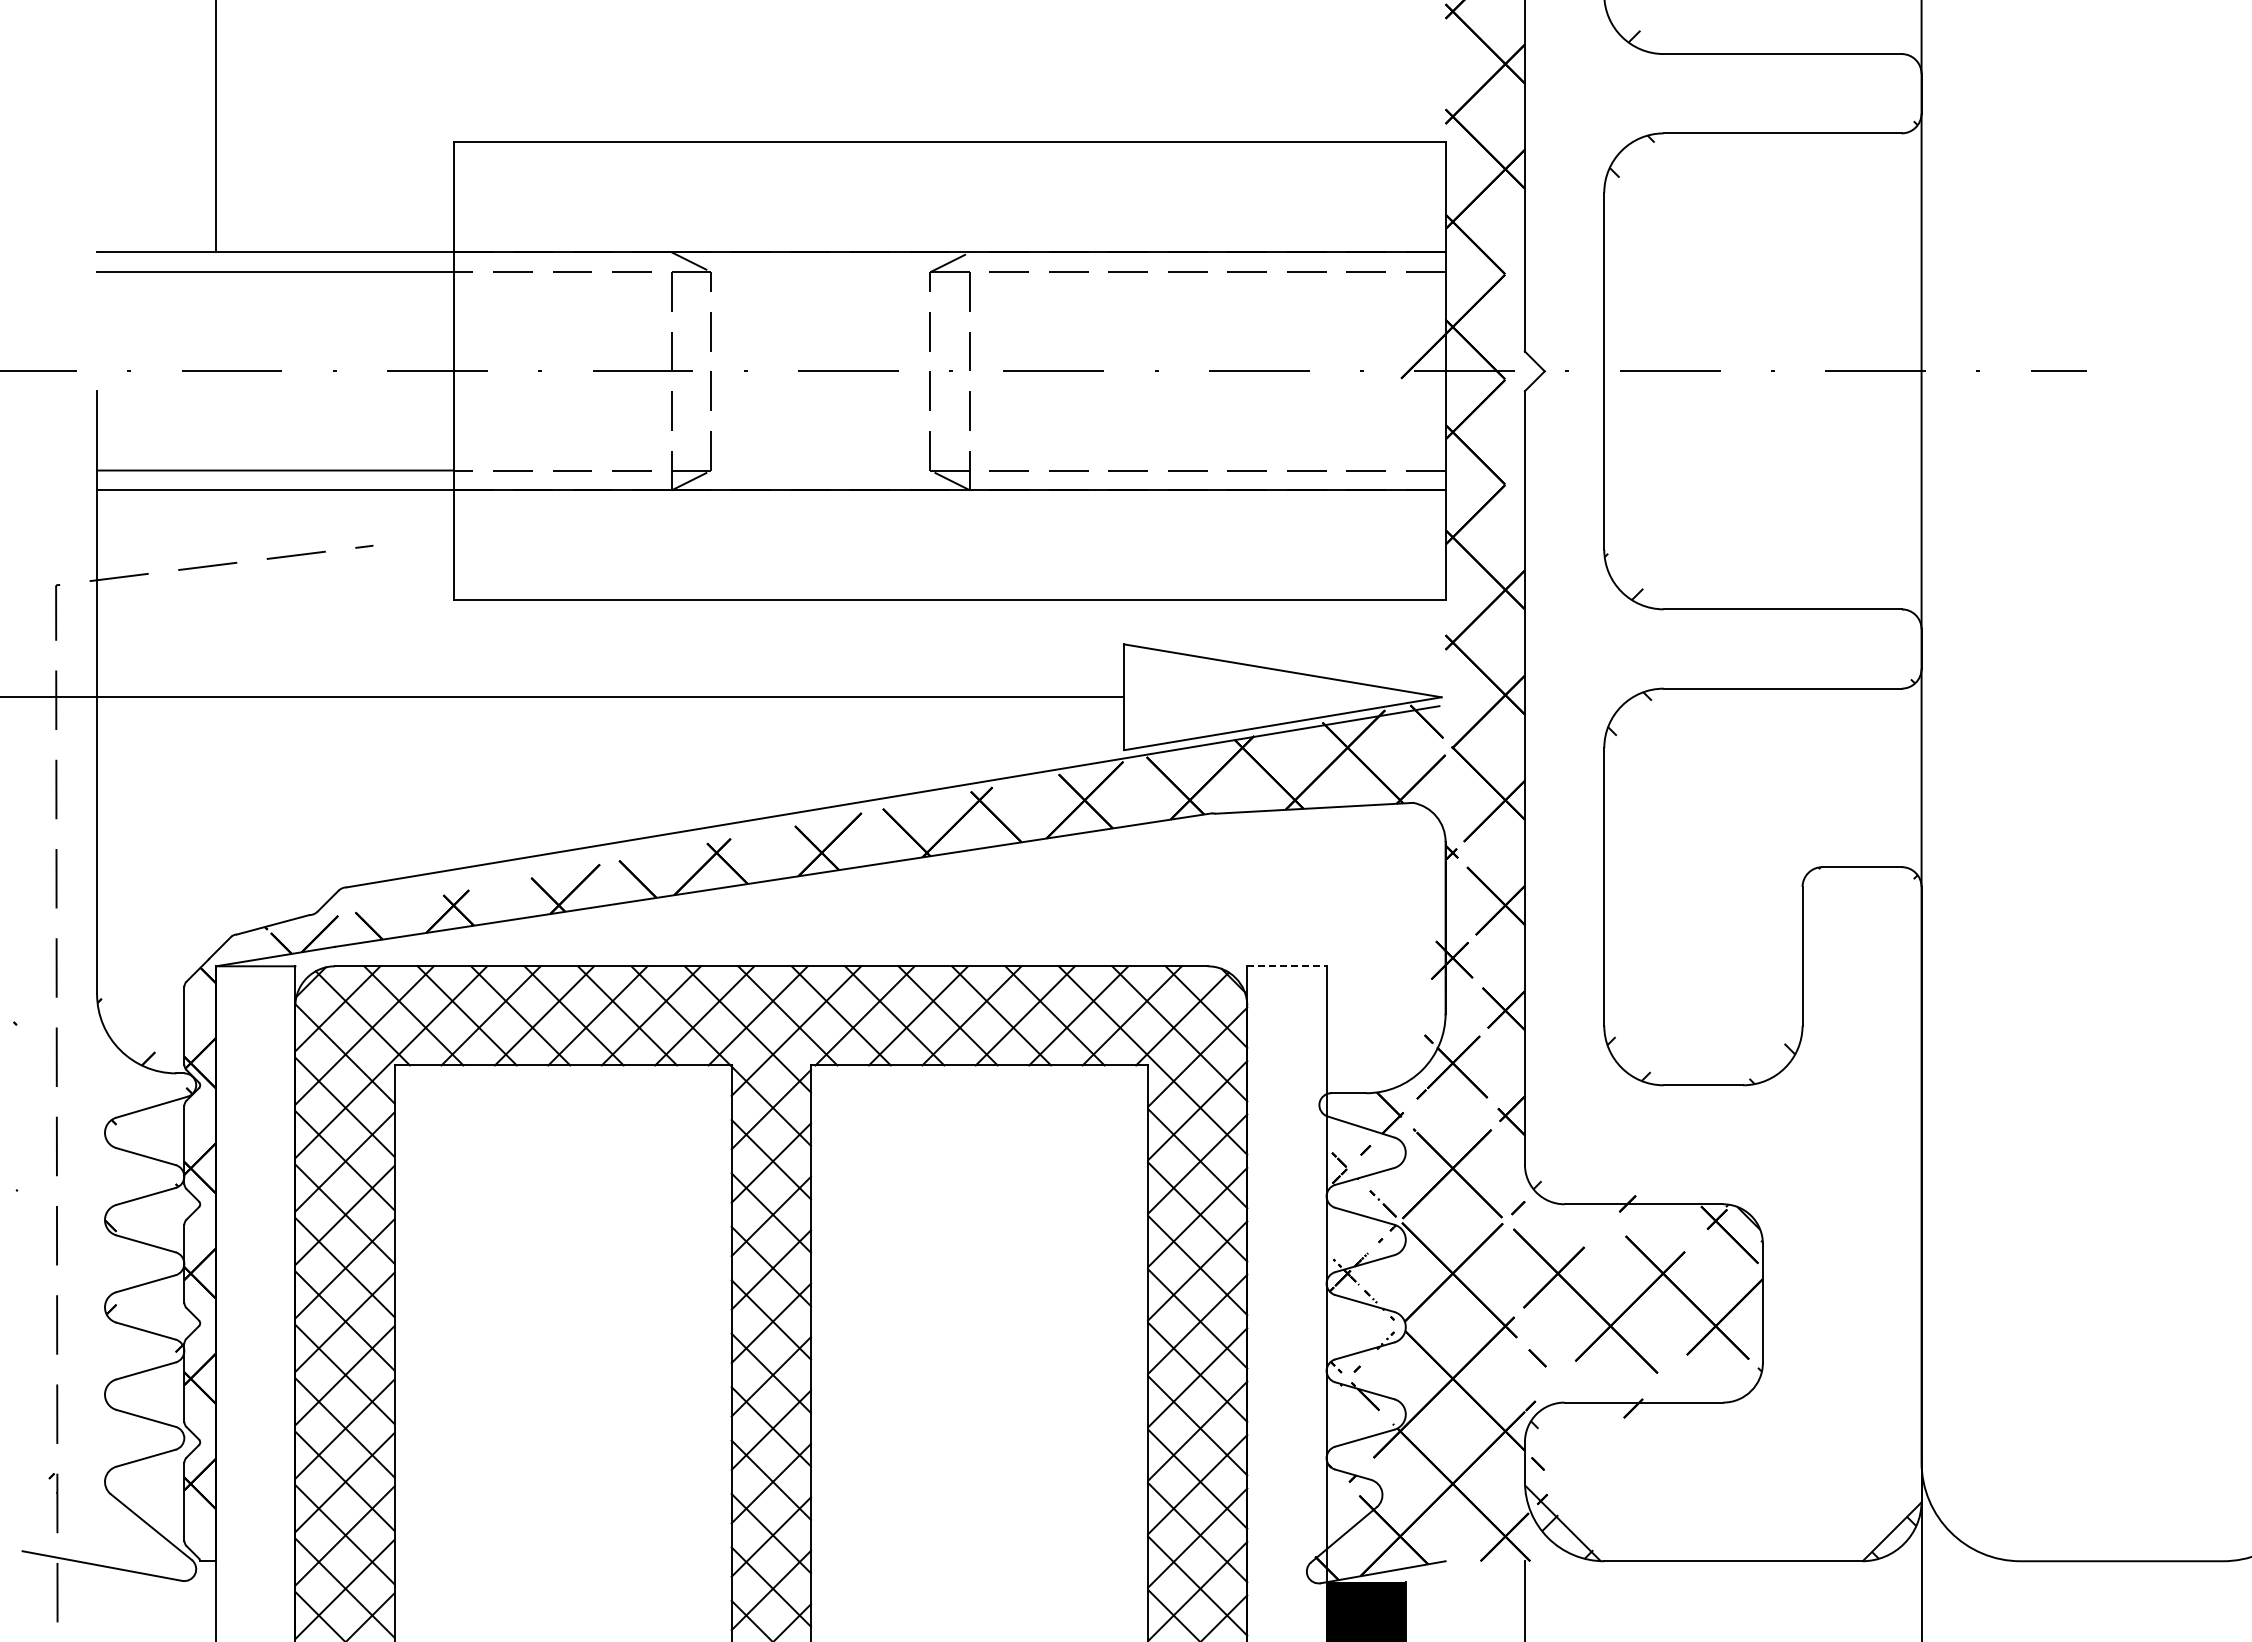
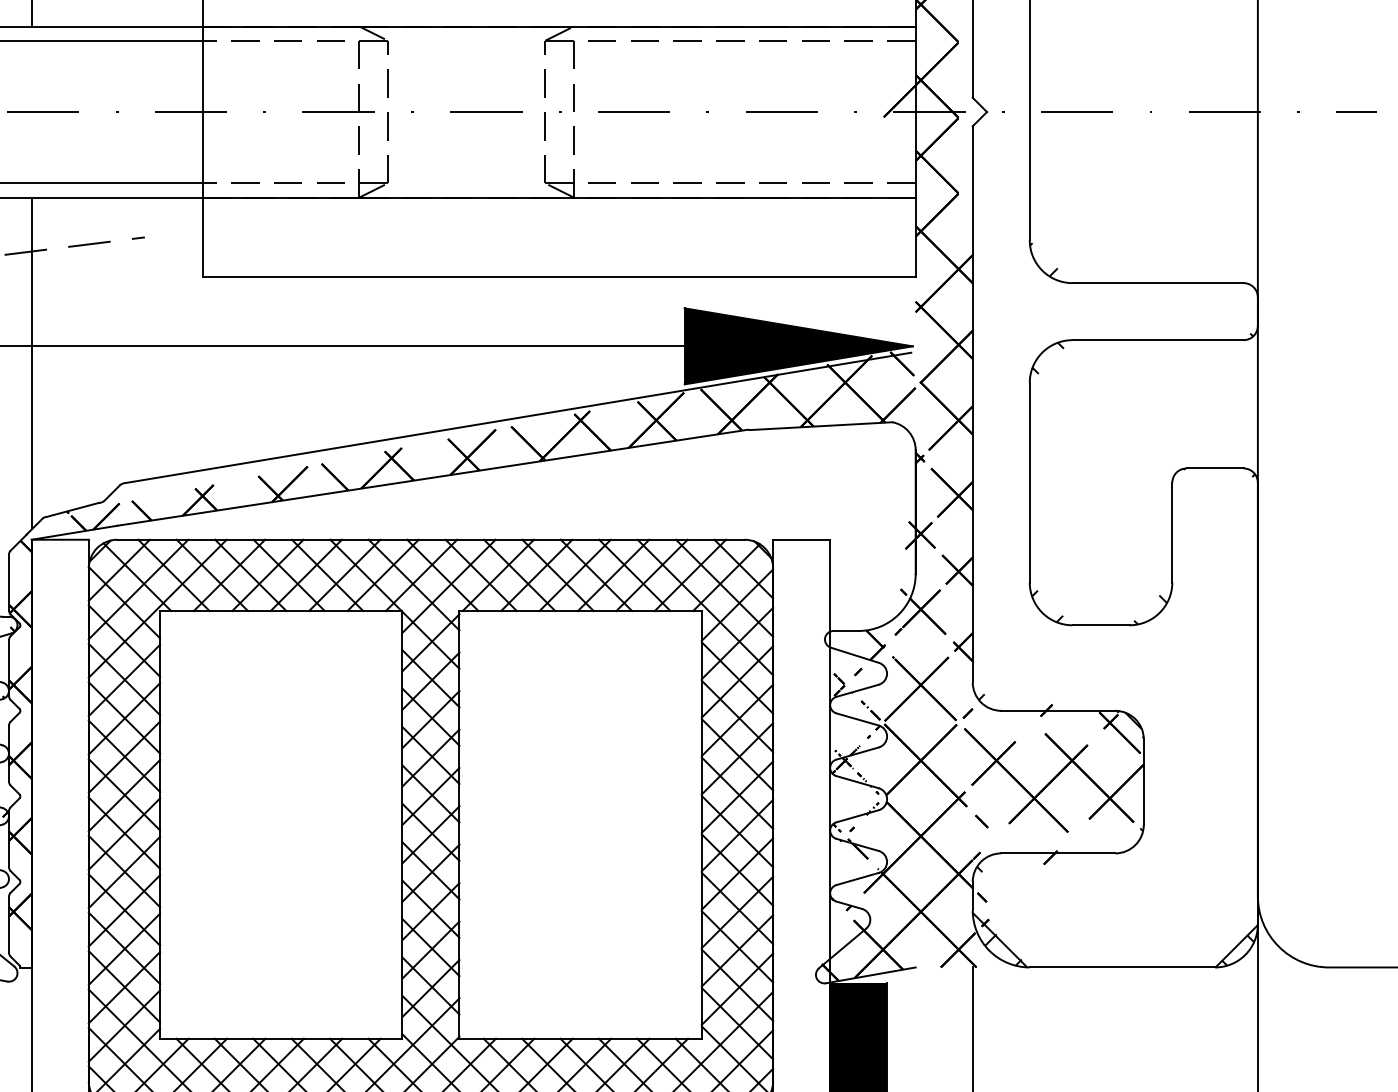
fill: (1282, 697) -> (798, 346), added
line: (216, 721) -> (32, 363), added
line: (1286, 966) -> (801, 539), dashed -> solid

